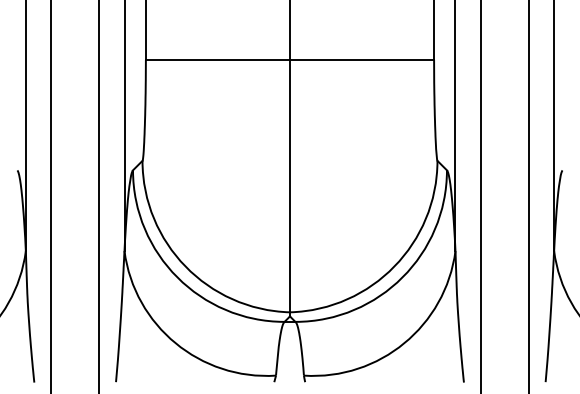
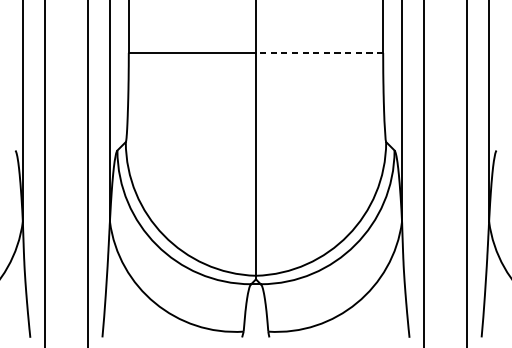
line: (361, 59) -> (319, 52), solid -> dashed

